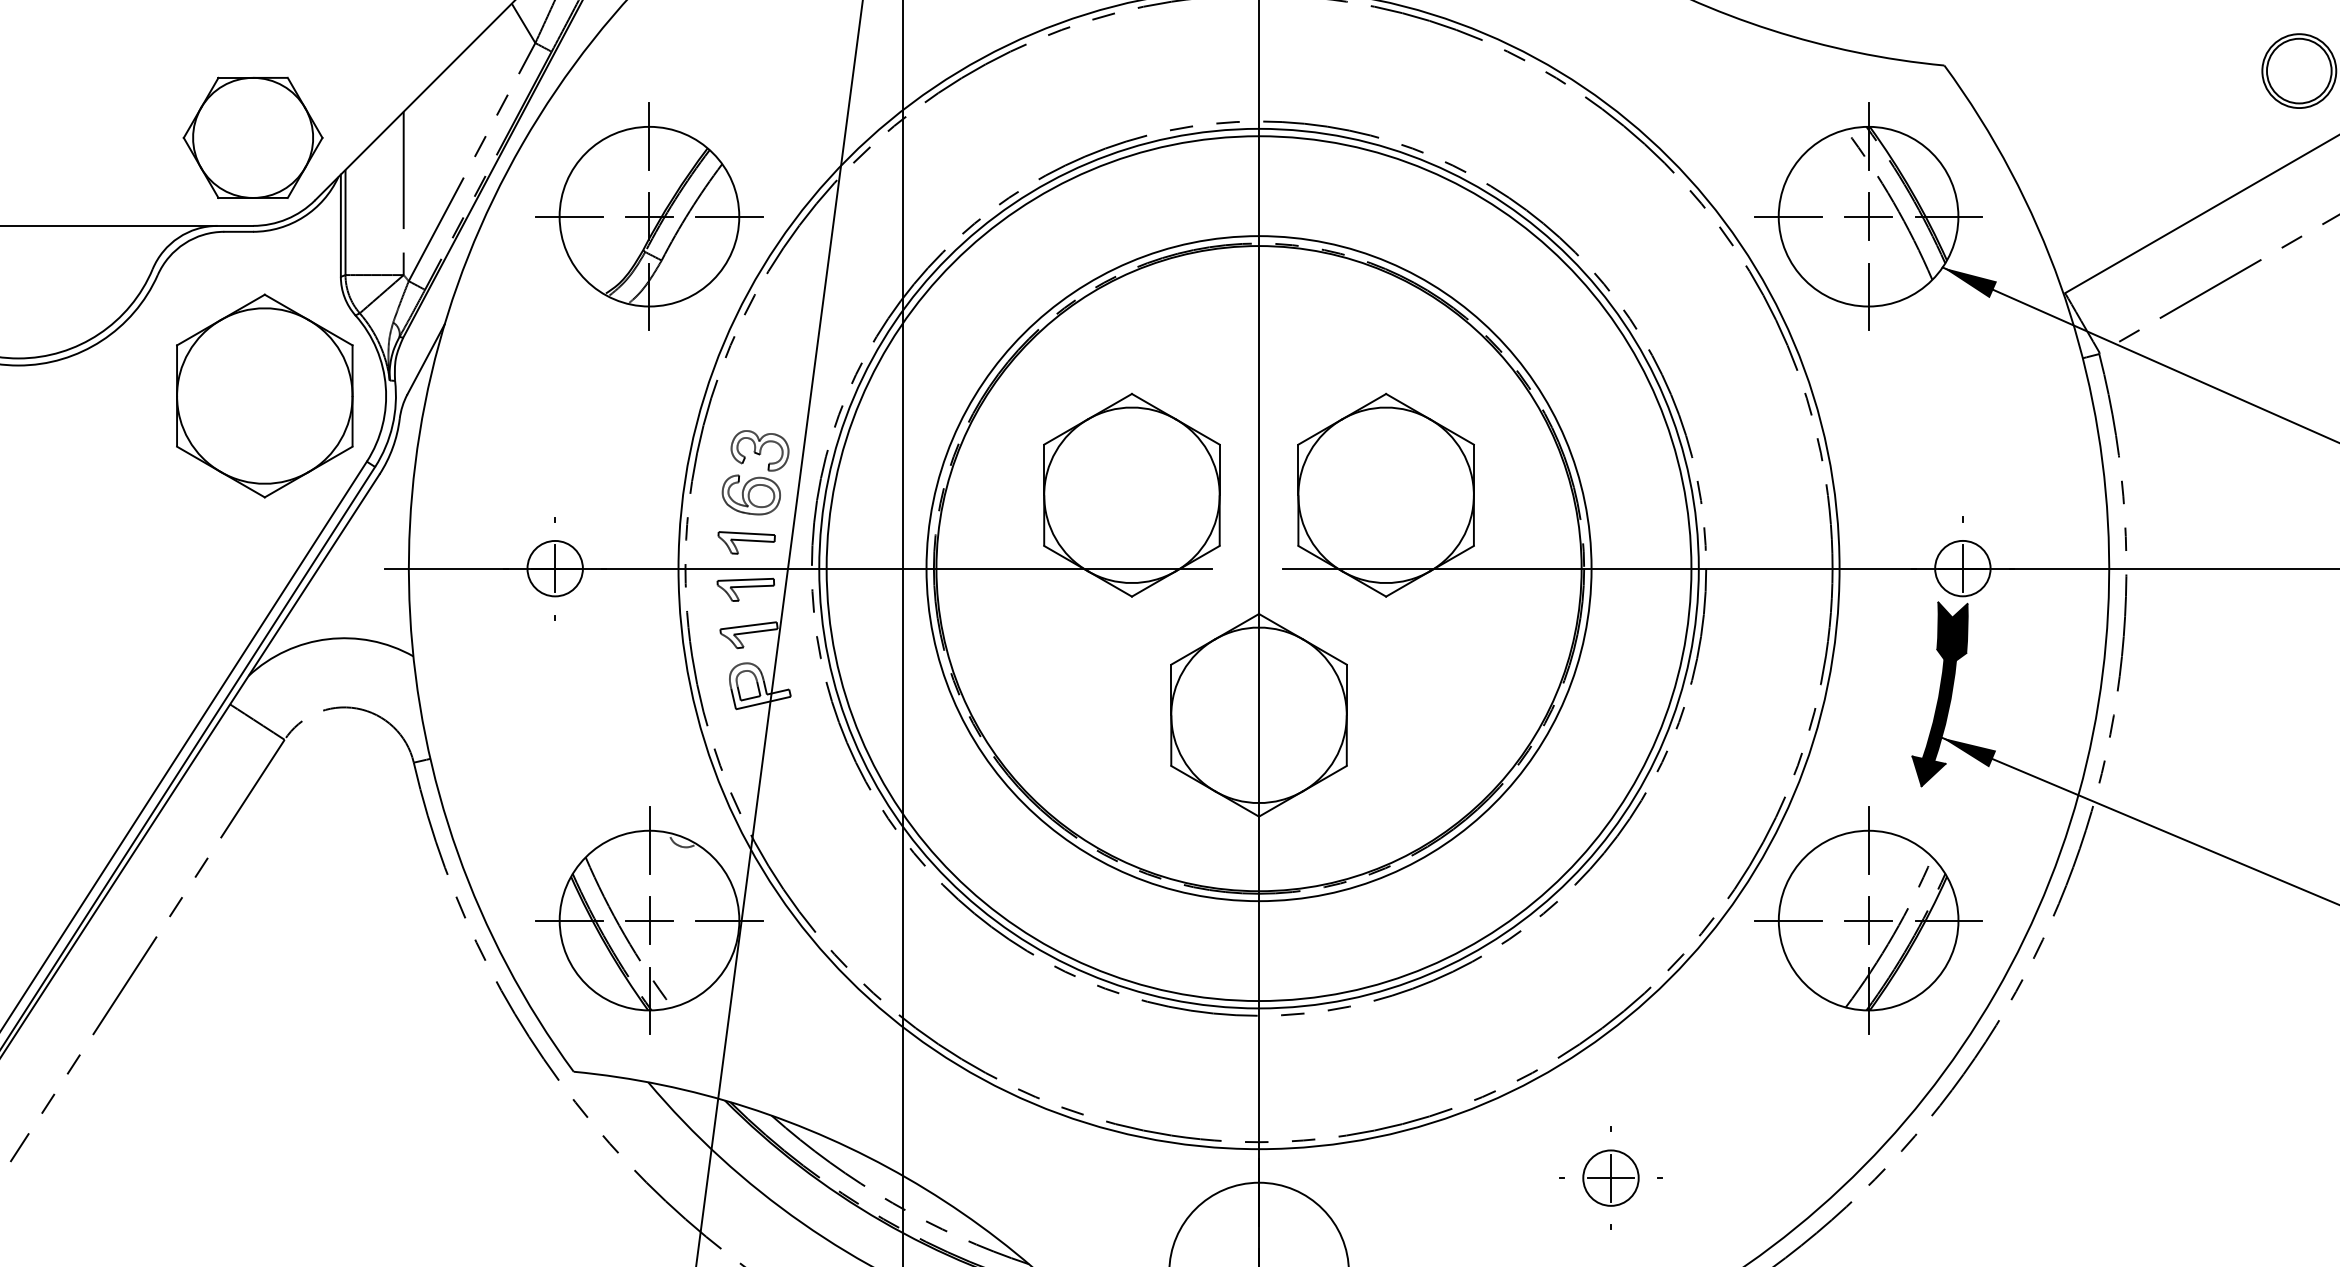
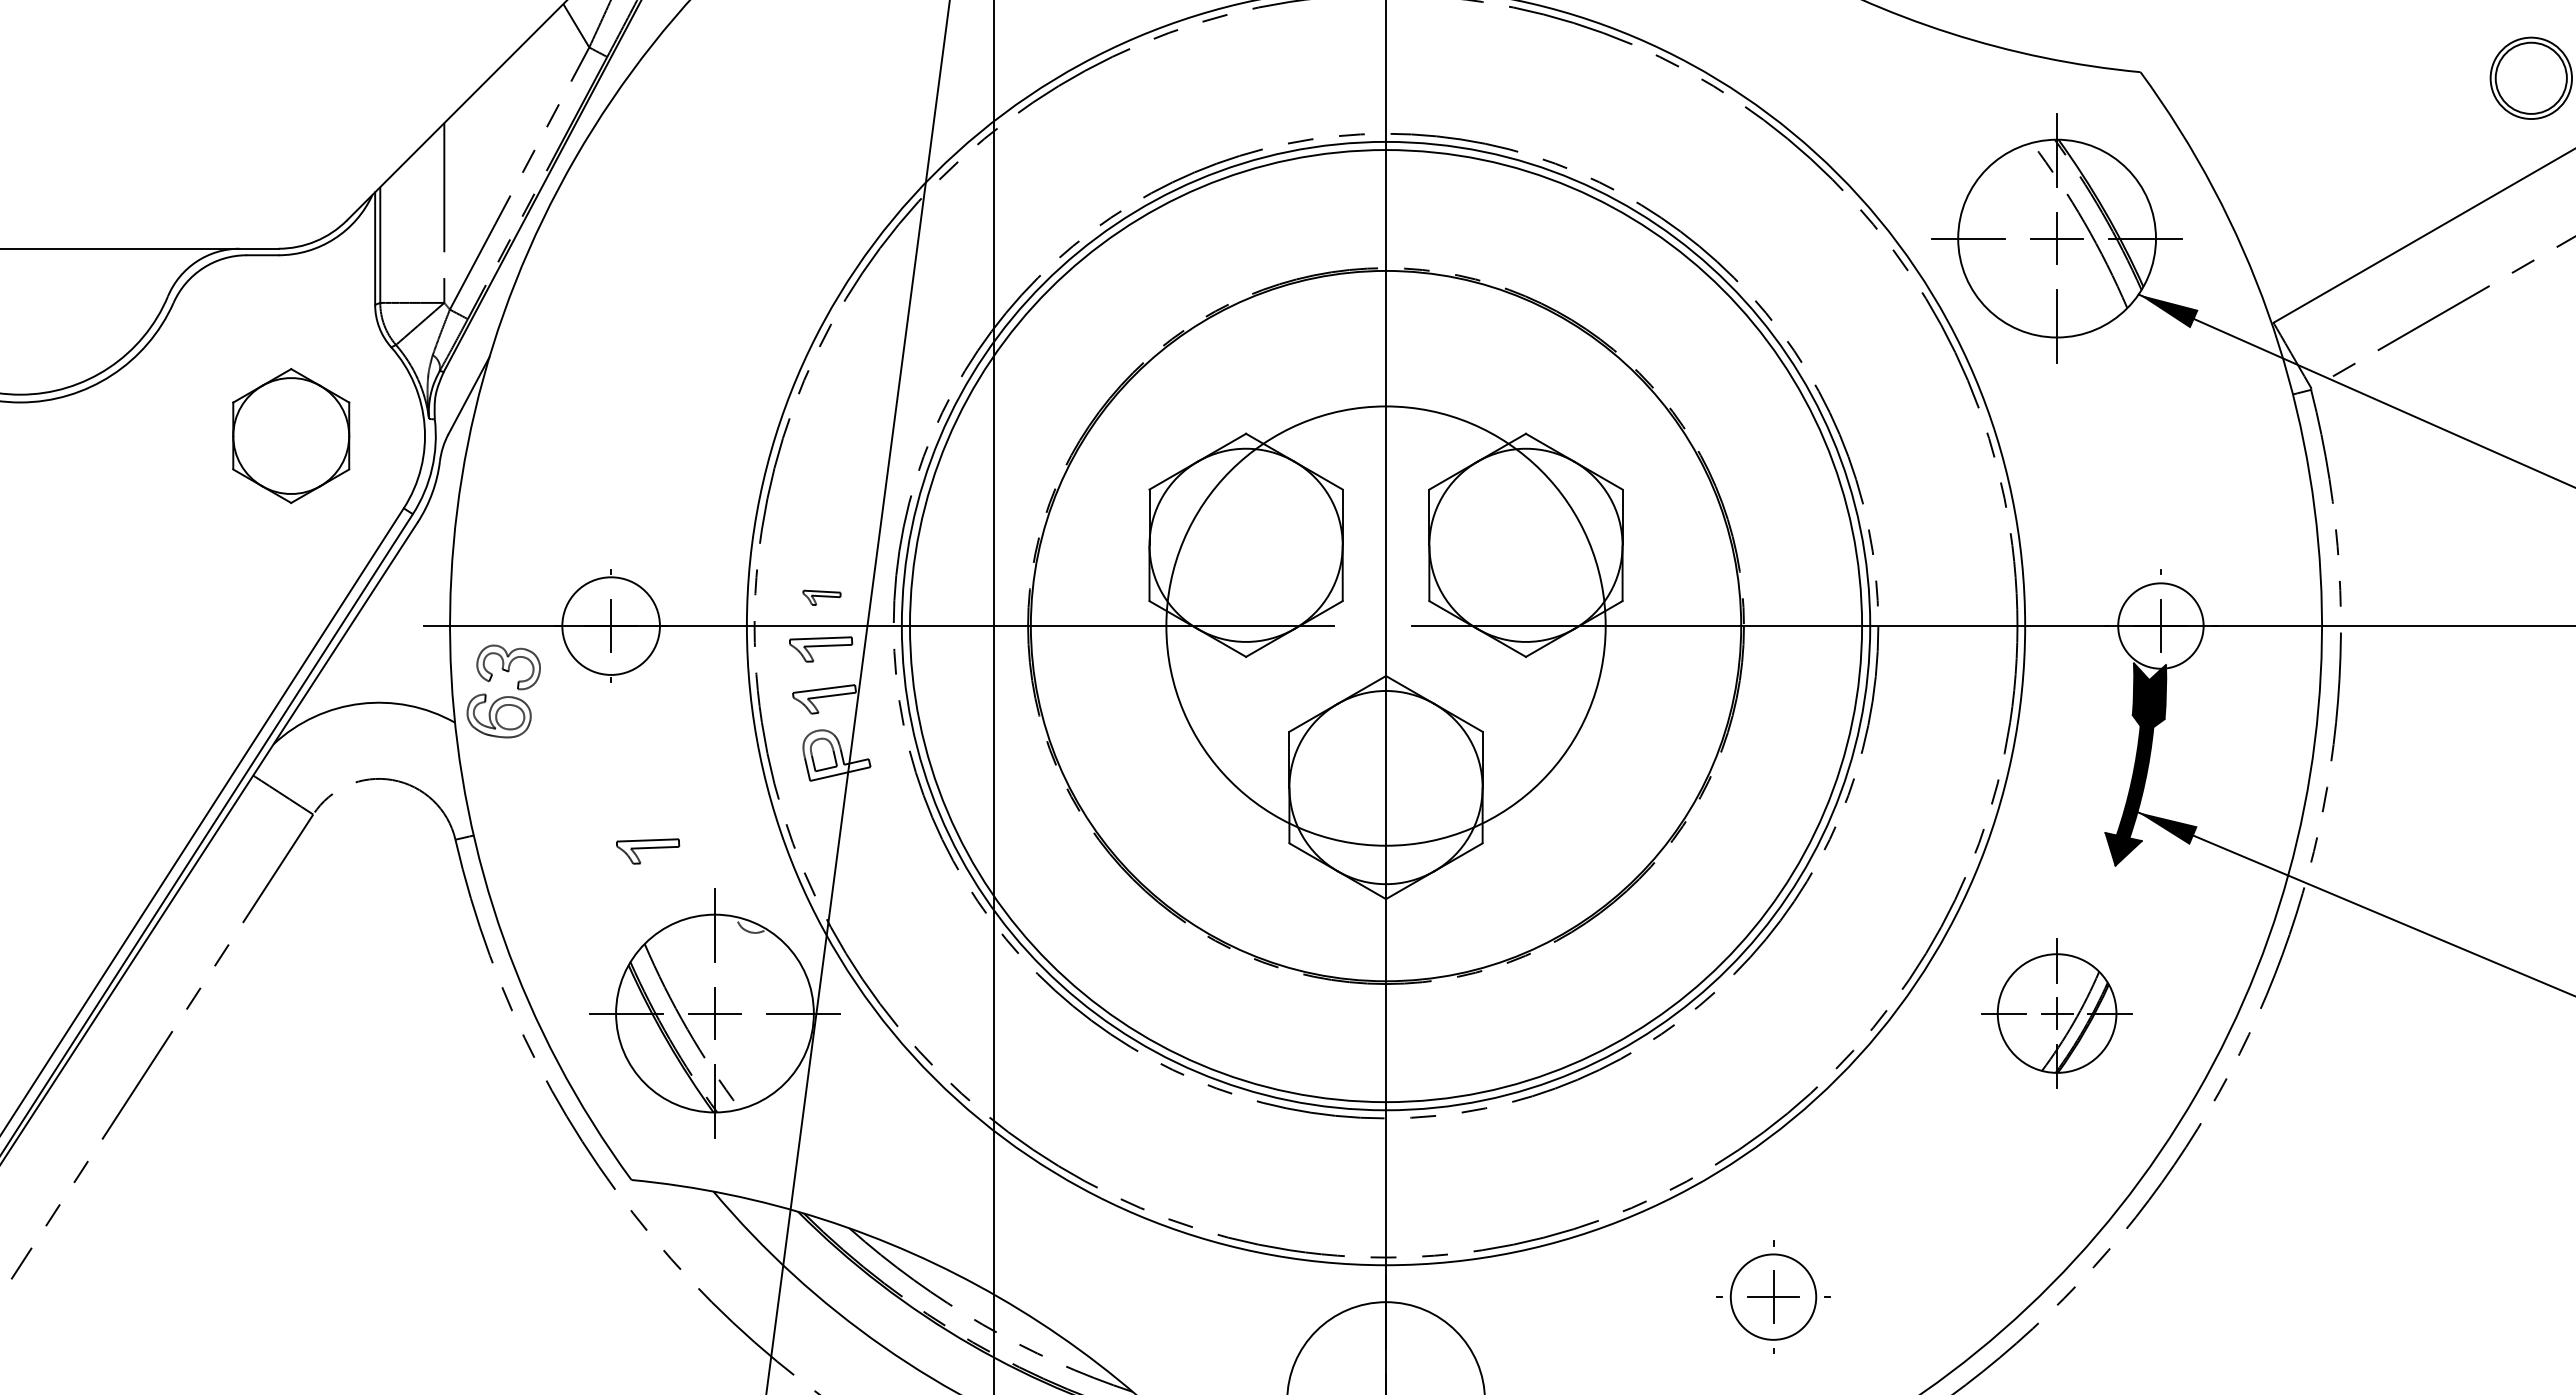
part: (253, 137) -> (278, 151), removed
part: (649, 216) -> (714, 238), removed
part: (263, 395) -> (290, 435), size x0.6
part: (755, 472) -> (503, 691), moved
part: (746, 542) -> (821, 597), size x0.6
circle: (554, 568) -> (610, 625), size x1.6
circle: (1962, 568) -> (2160, 625), size x1.4
circle: (1258, 569) -> (1385, 626), size x0.6
part: (589, 773) -> (648, 851), added
part: (1868, 920) -> (2056, 1013), size x0.6
circle: (1610, 1177) -> (1773, 1296), size x1.4

